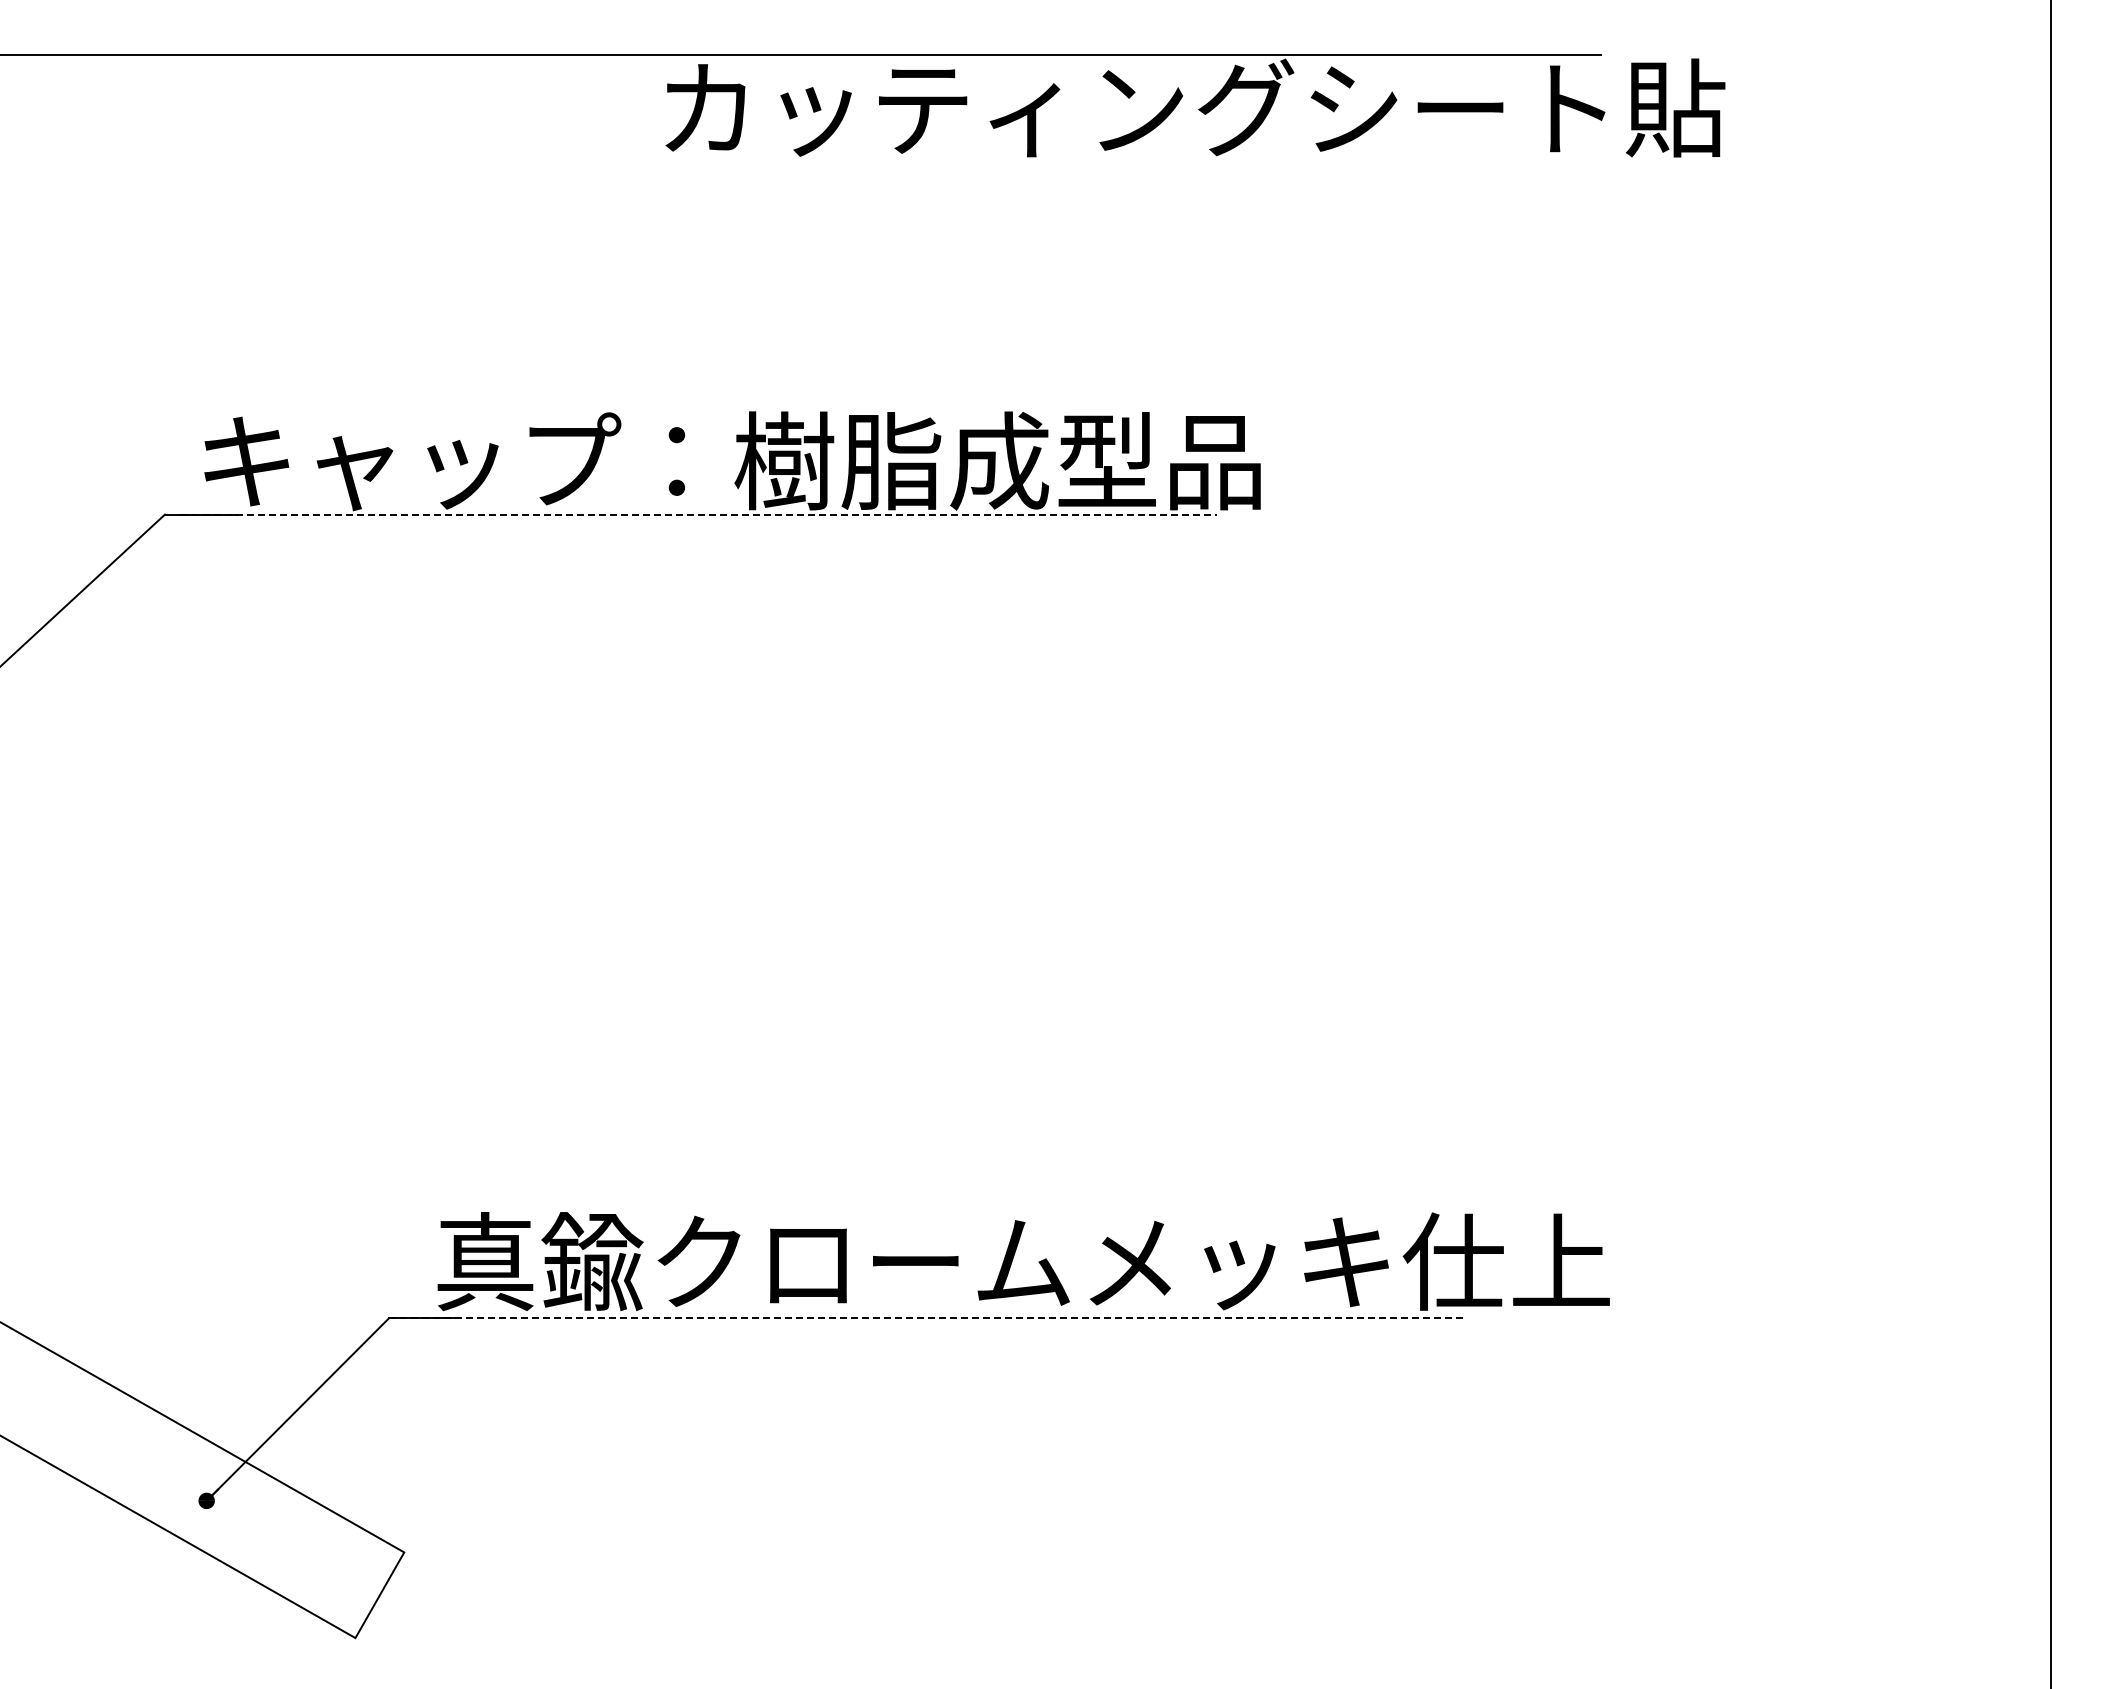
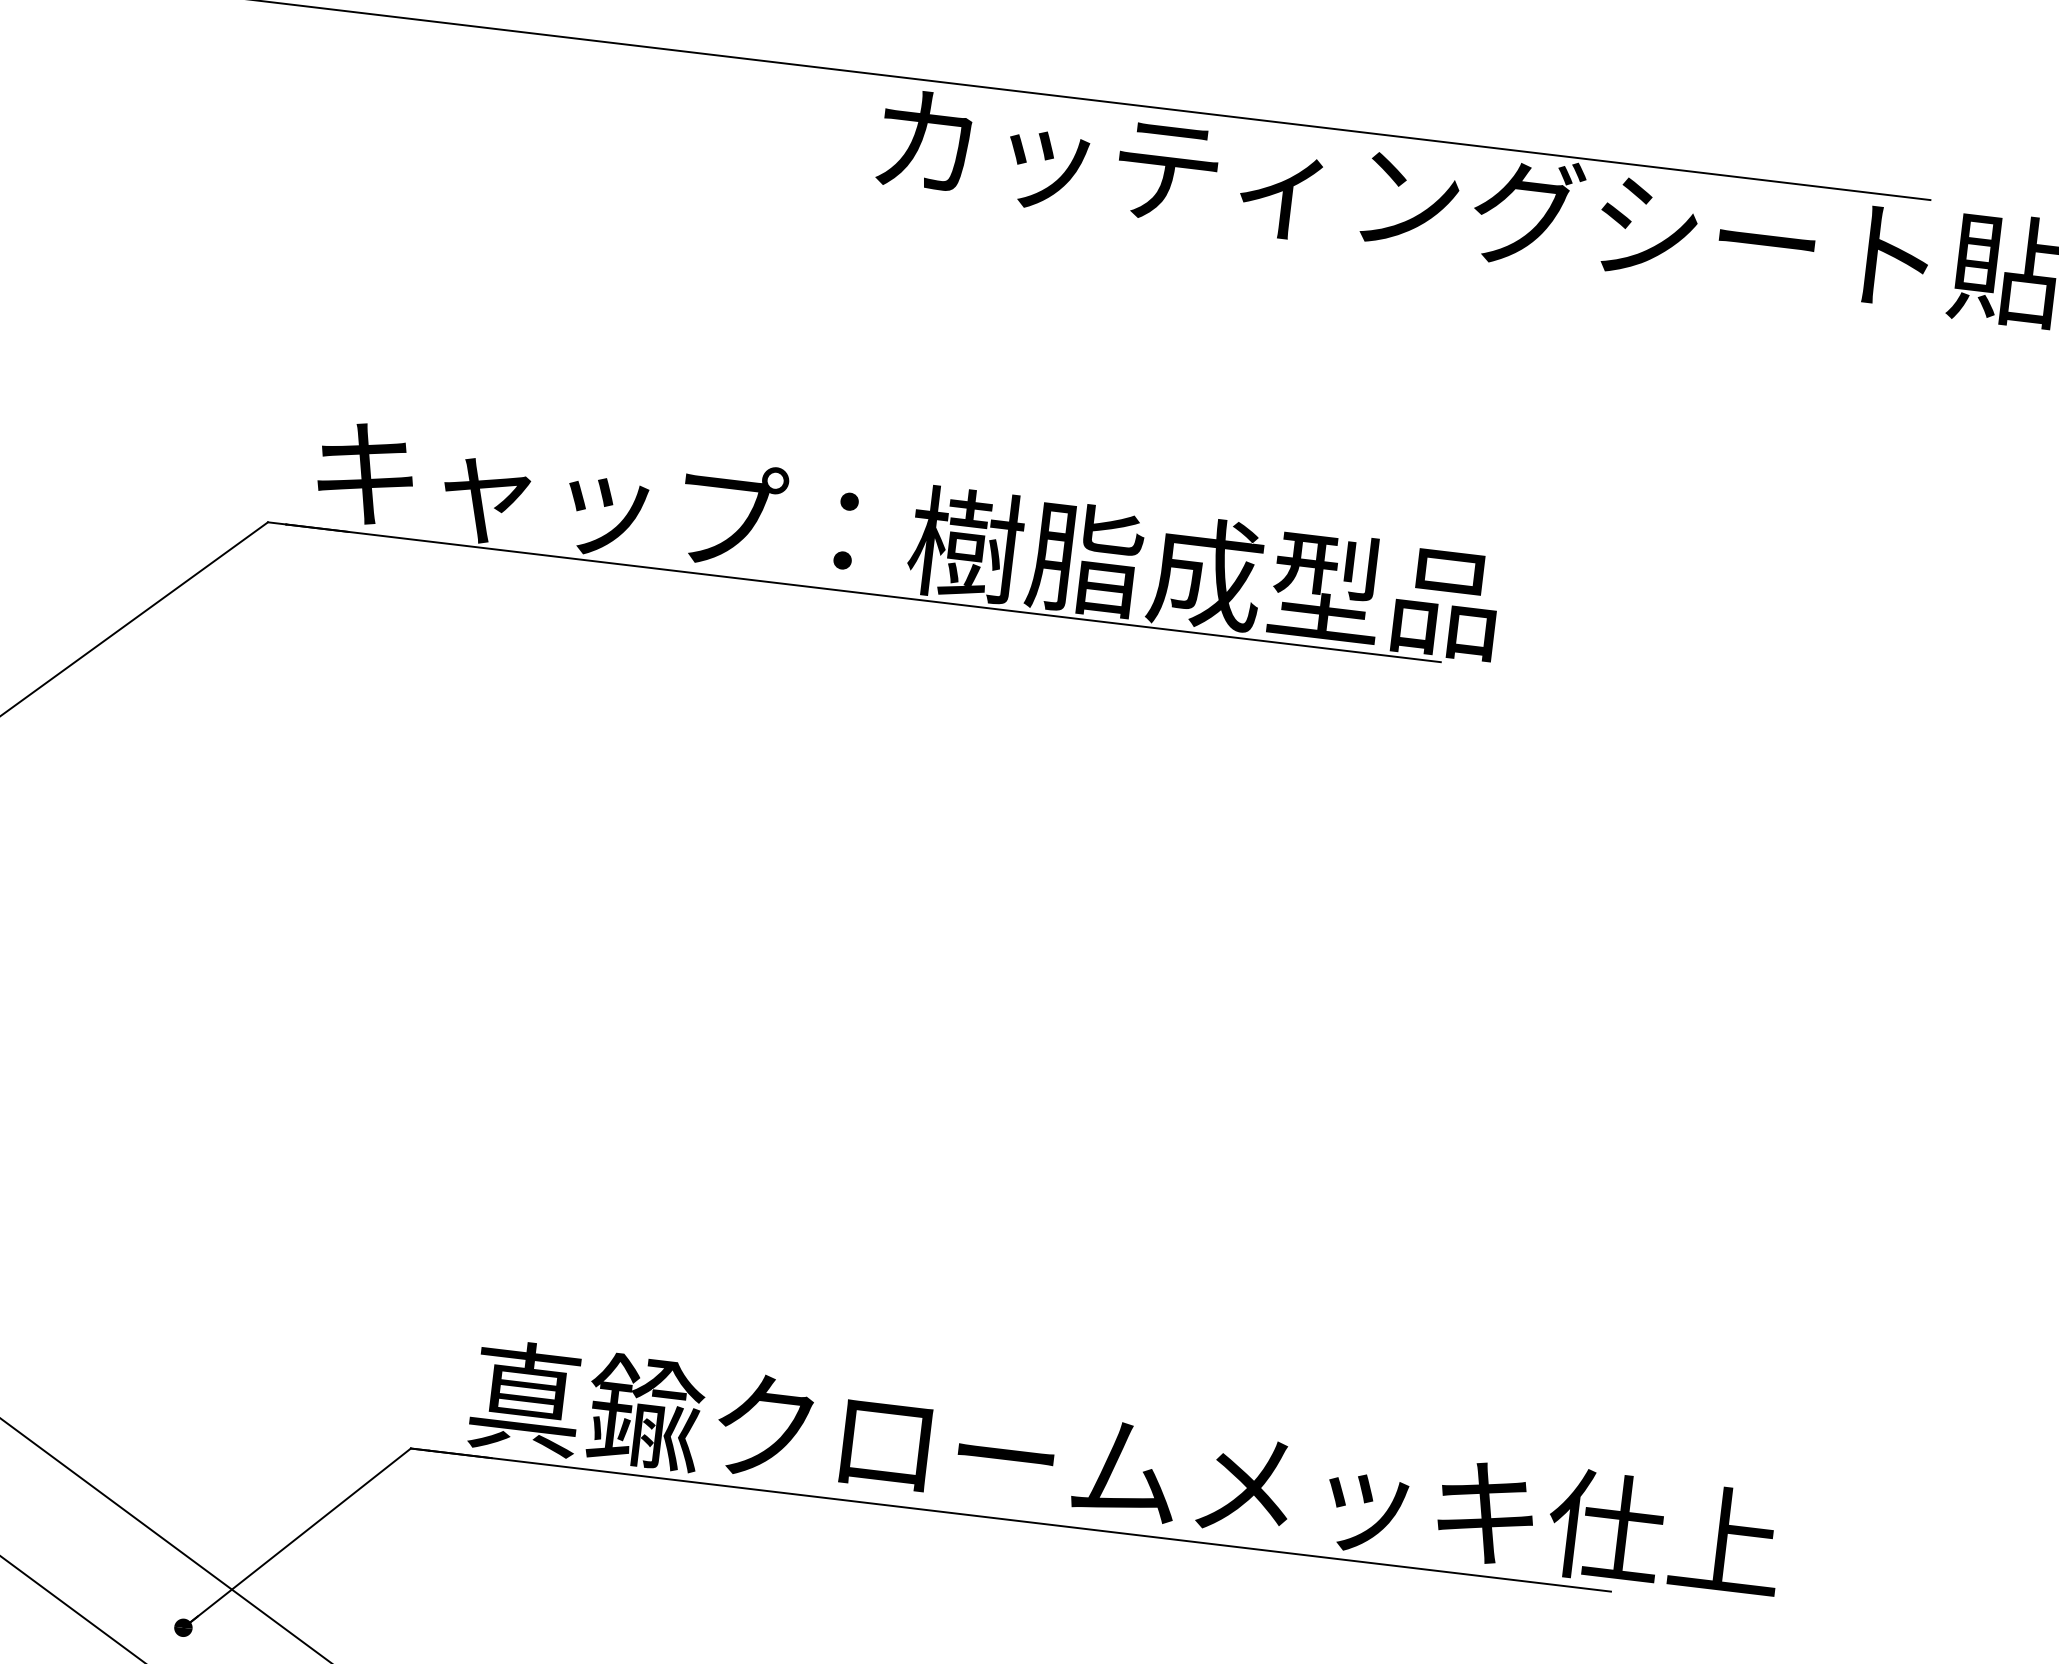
line: (698, 514) -> (863, 593), dashed -> solid
line: (927, 1318) -> (1011, 1520), dashed -> solid

